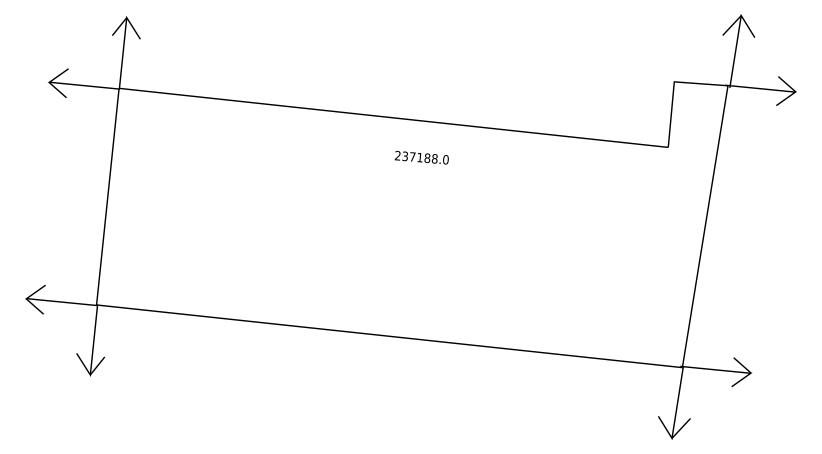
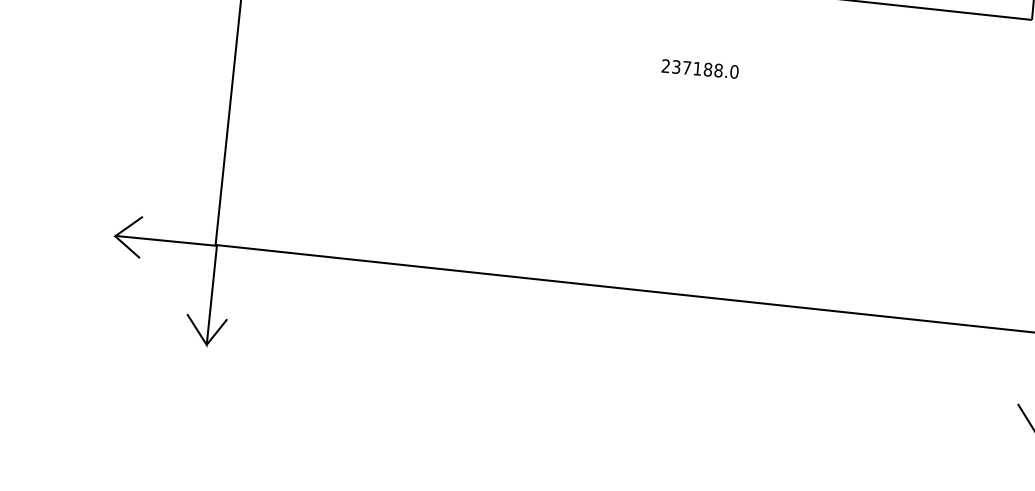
text: (421, 157) -> (699, 68), moved

